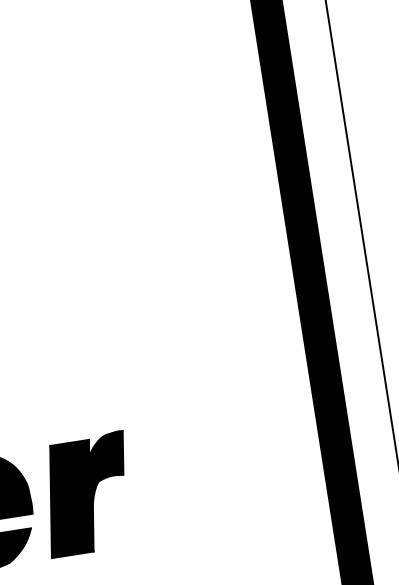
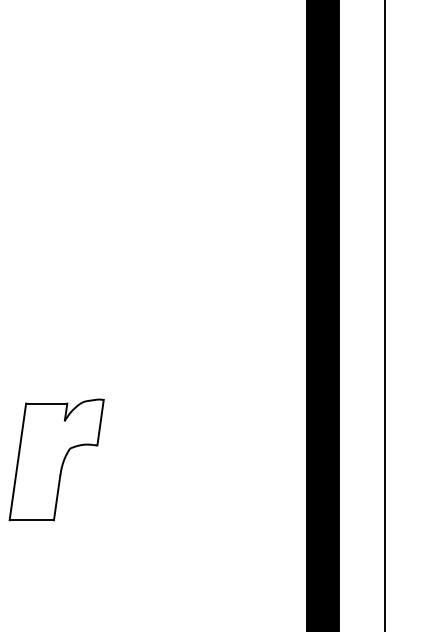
fill: (87, 494) -> (56, 459), removed

